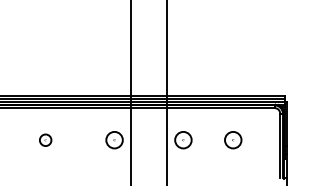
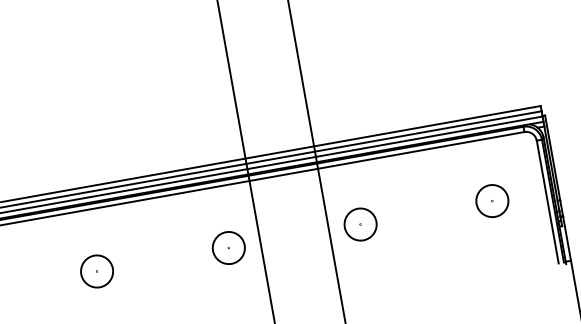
part: (45, 140) -> (96, 272), size x1.43
part: (233, 140) -> (492, 201), moved

